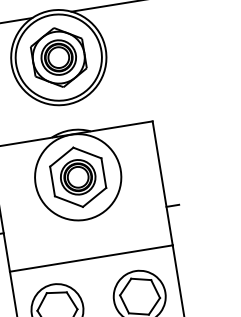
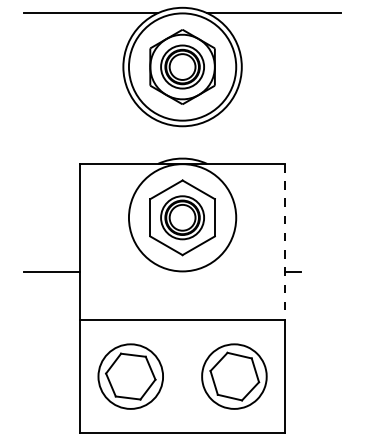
line: (163, 183) -> (285, 242), solid -> dashed

